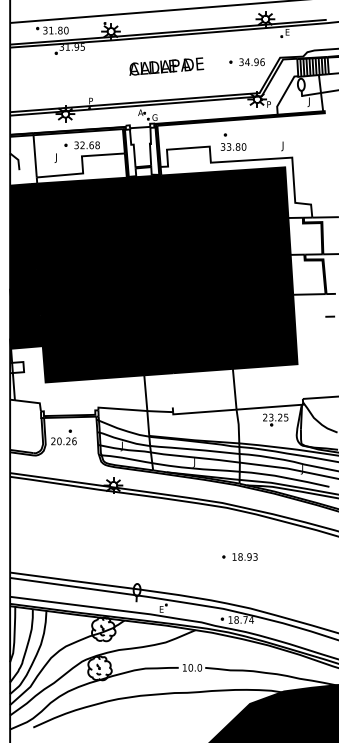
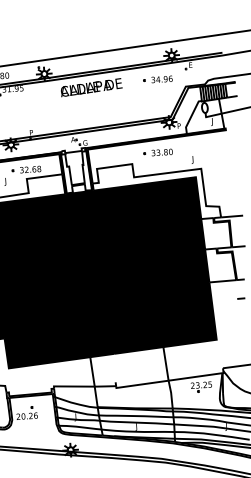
part: (246, 62) -> (157, 79), moved
text: (166, 66) -> (91, 87), moved
text: (233, 146) -> (162, 152), moved

